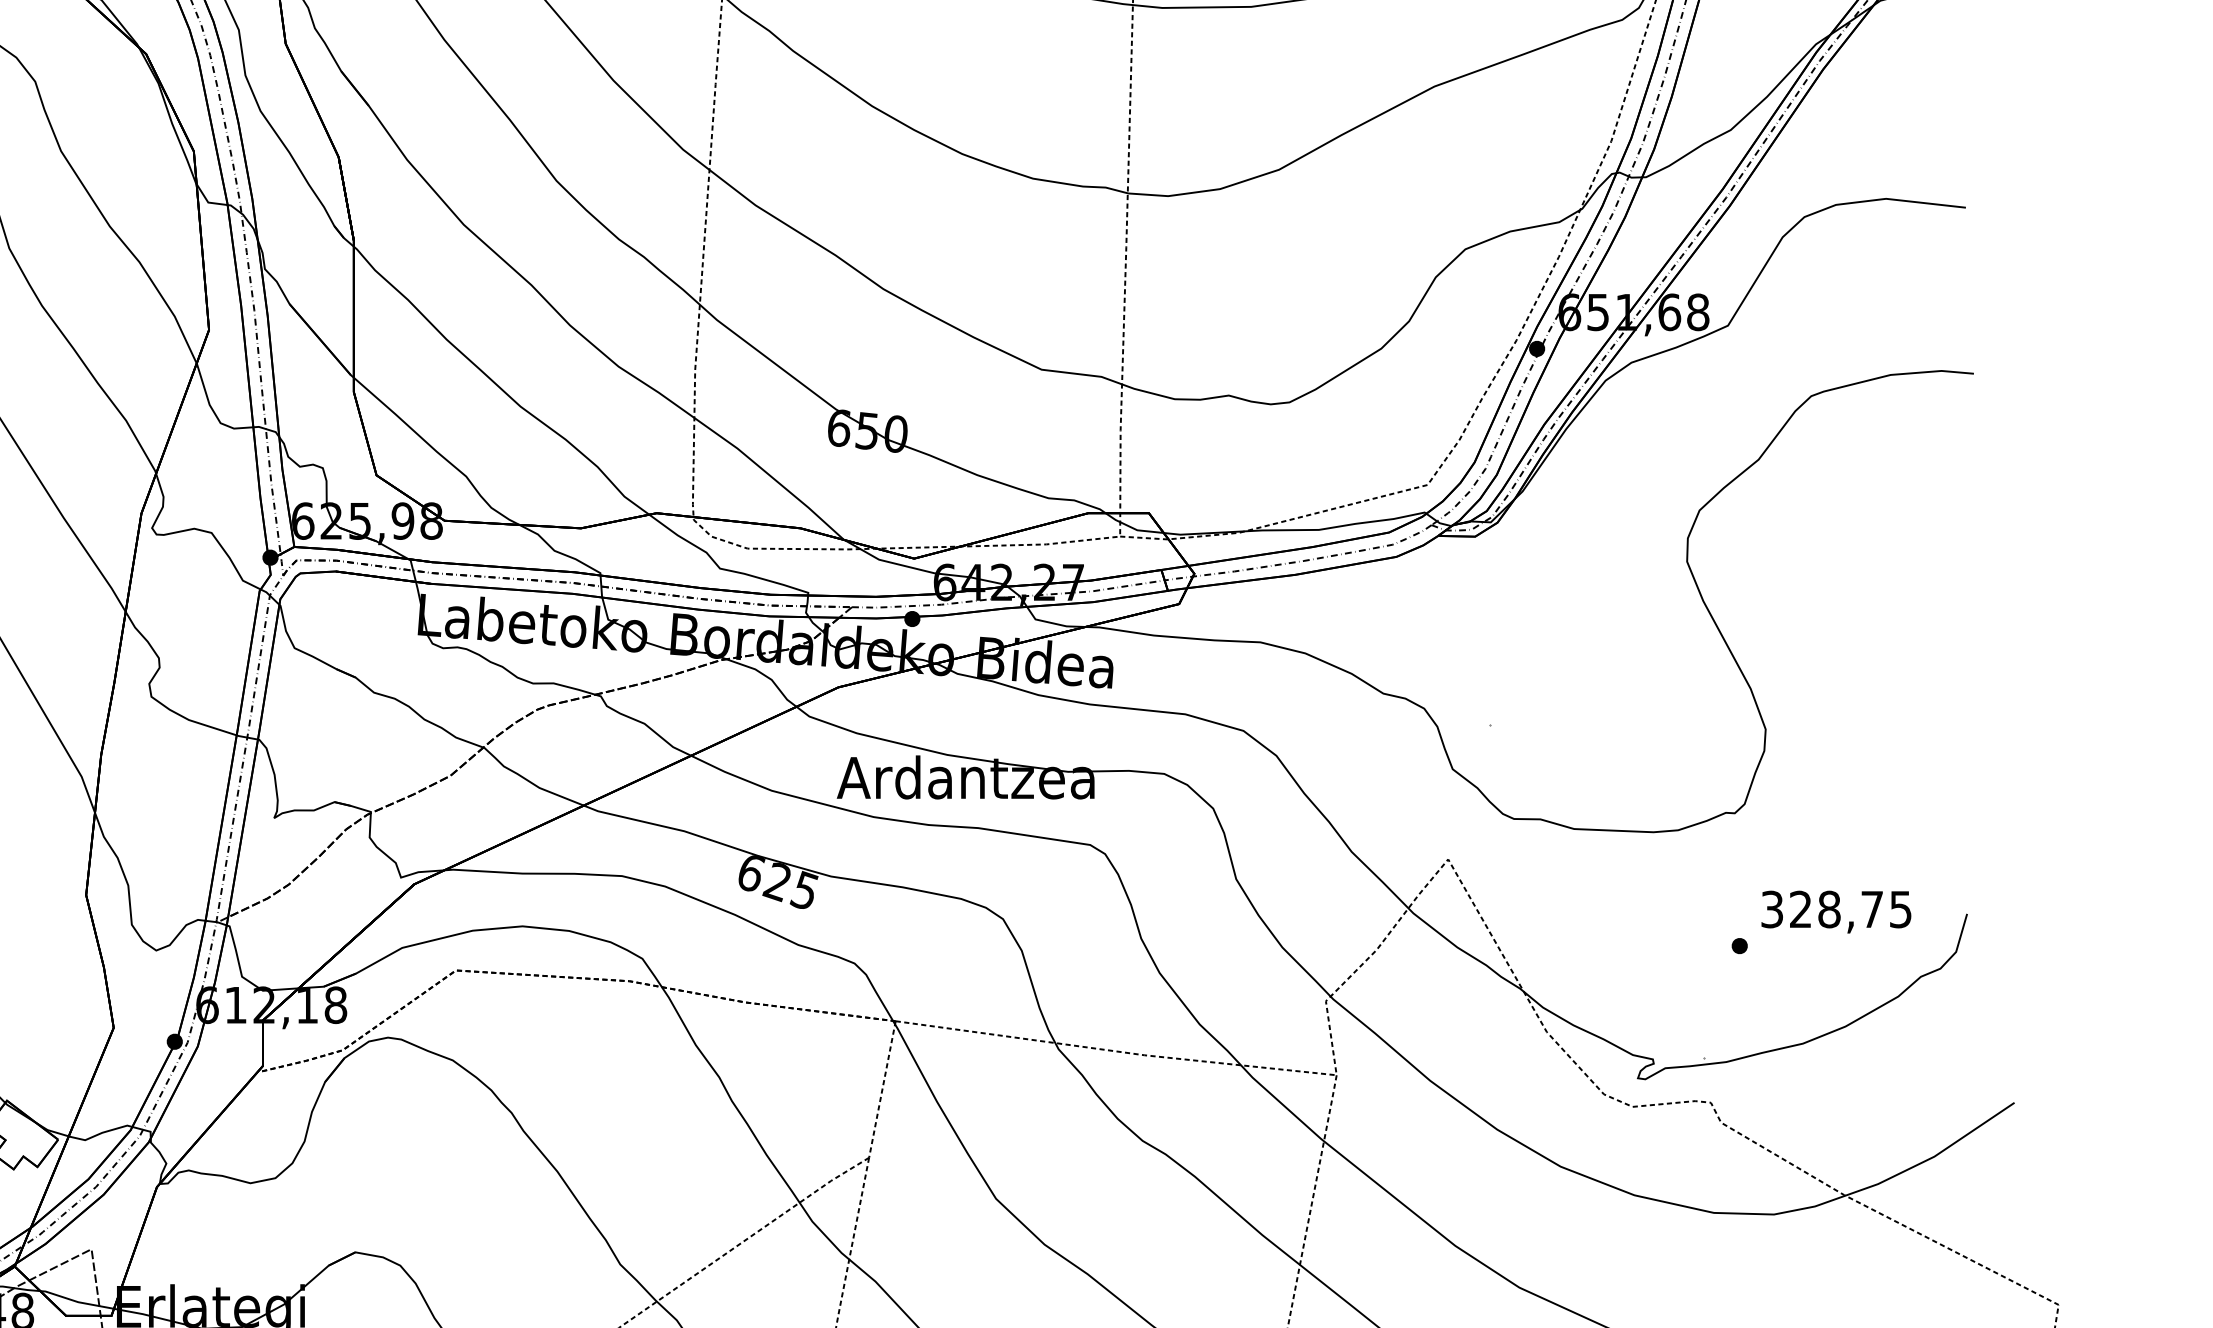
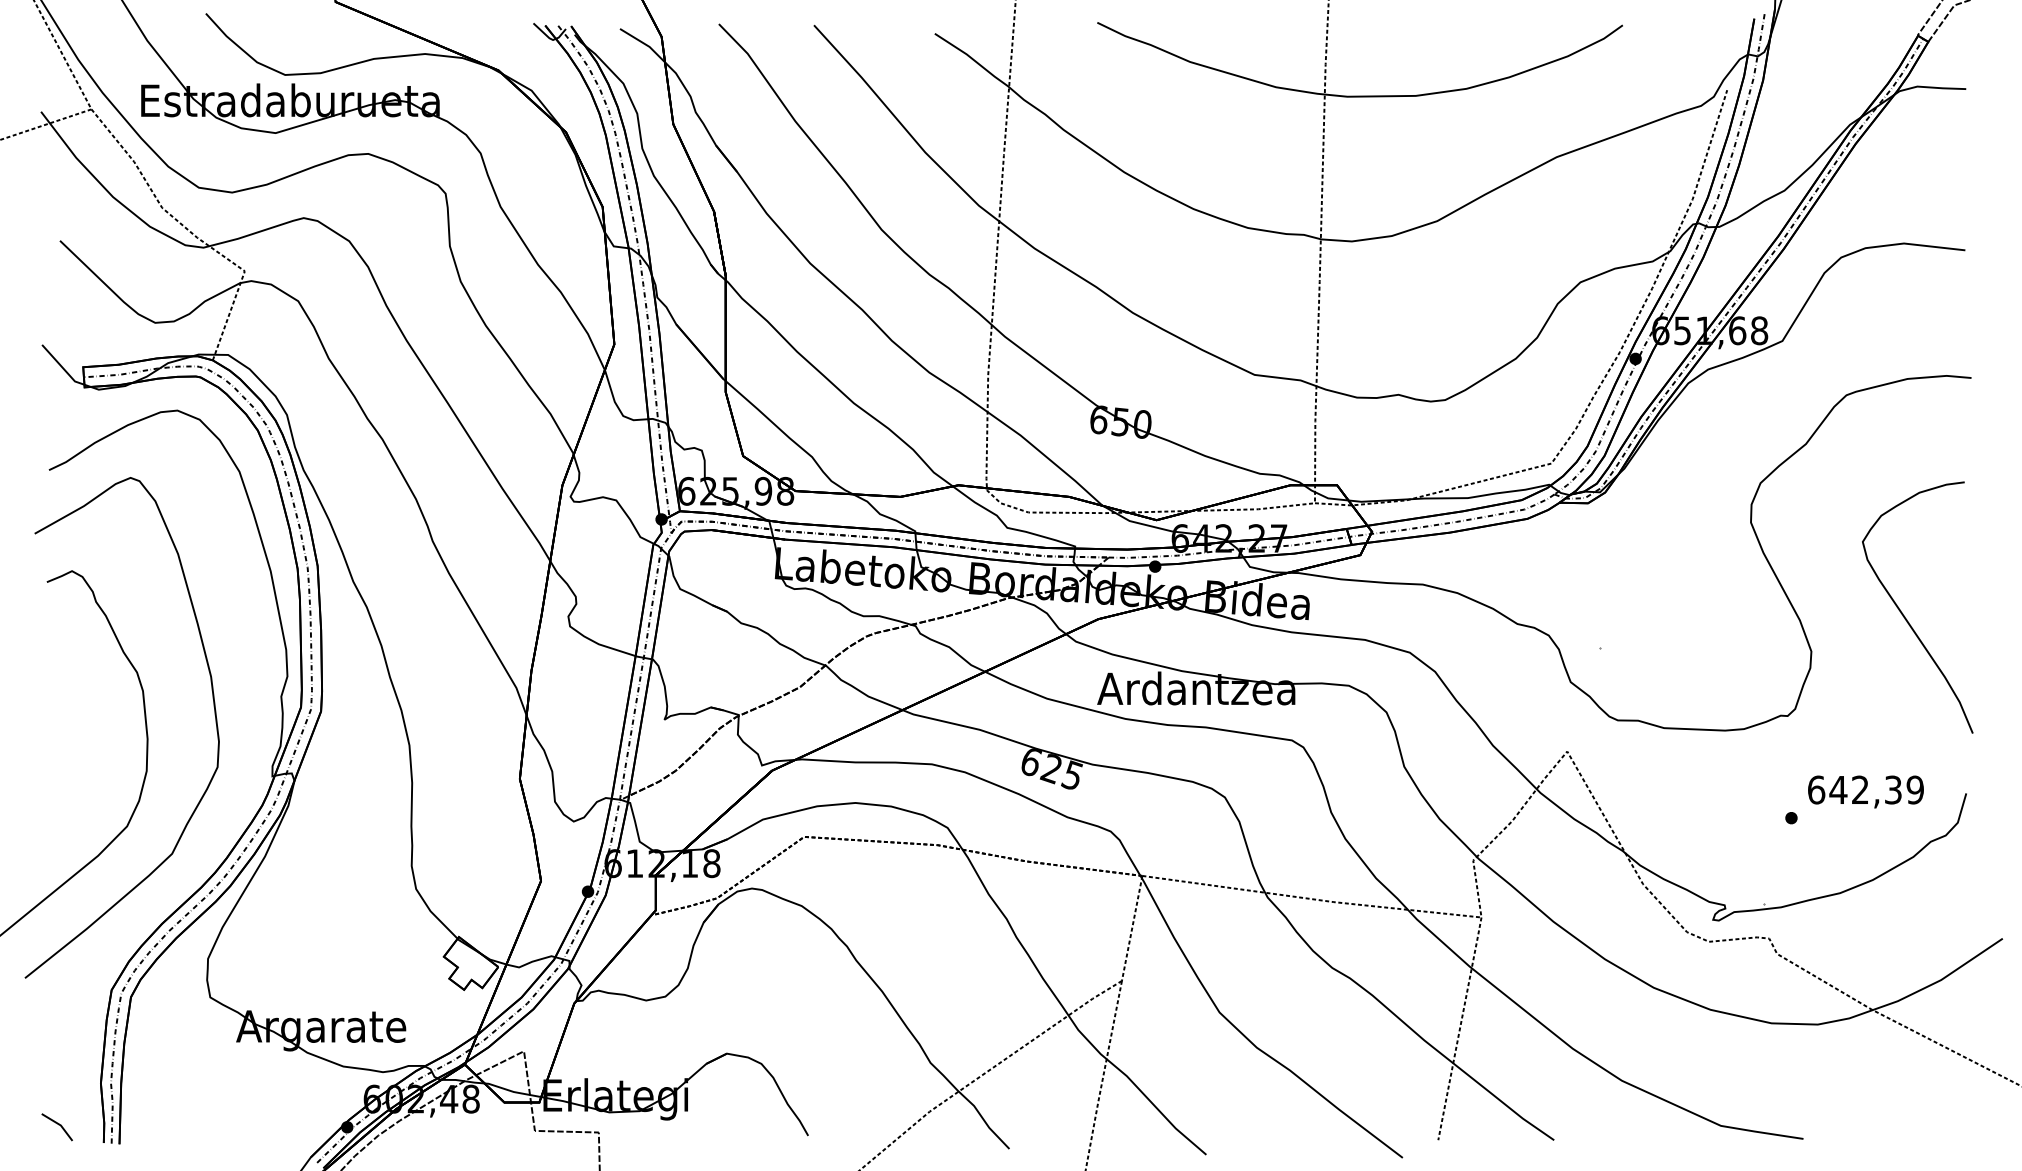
curve: (1888, 683) -> (1905, 616), added
text: (1836, 908) -> (1865, 789), 328,75 -> 642,39

